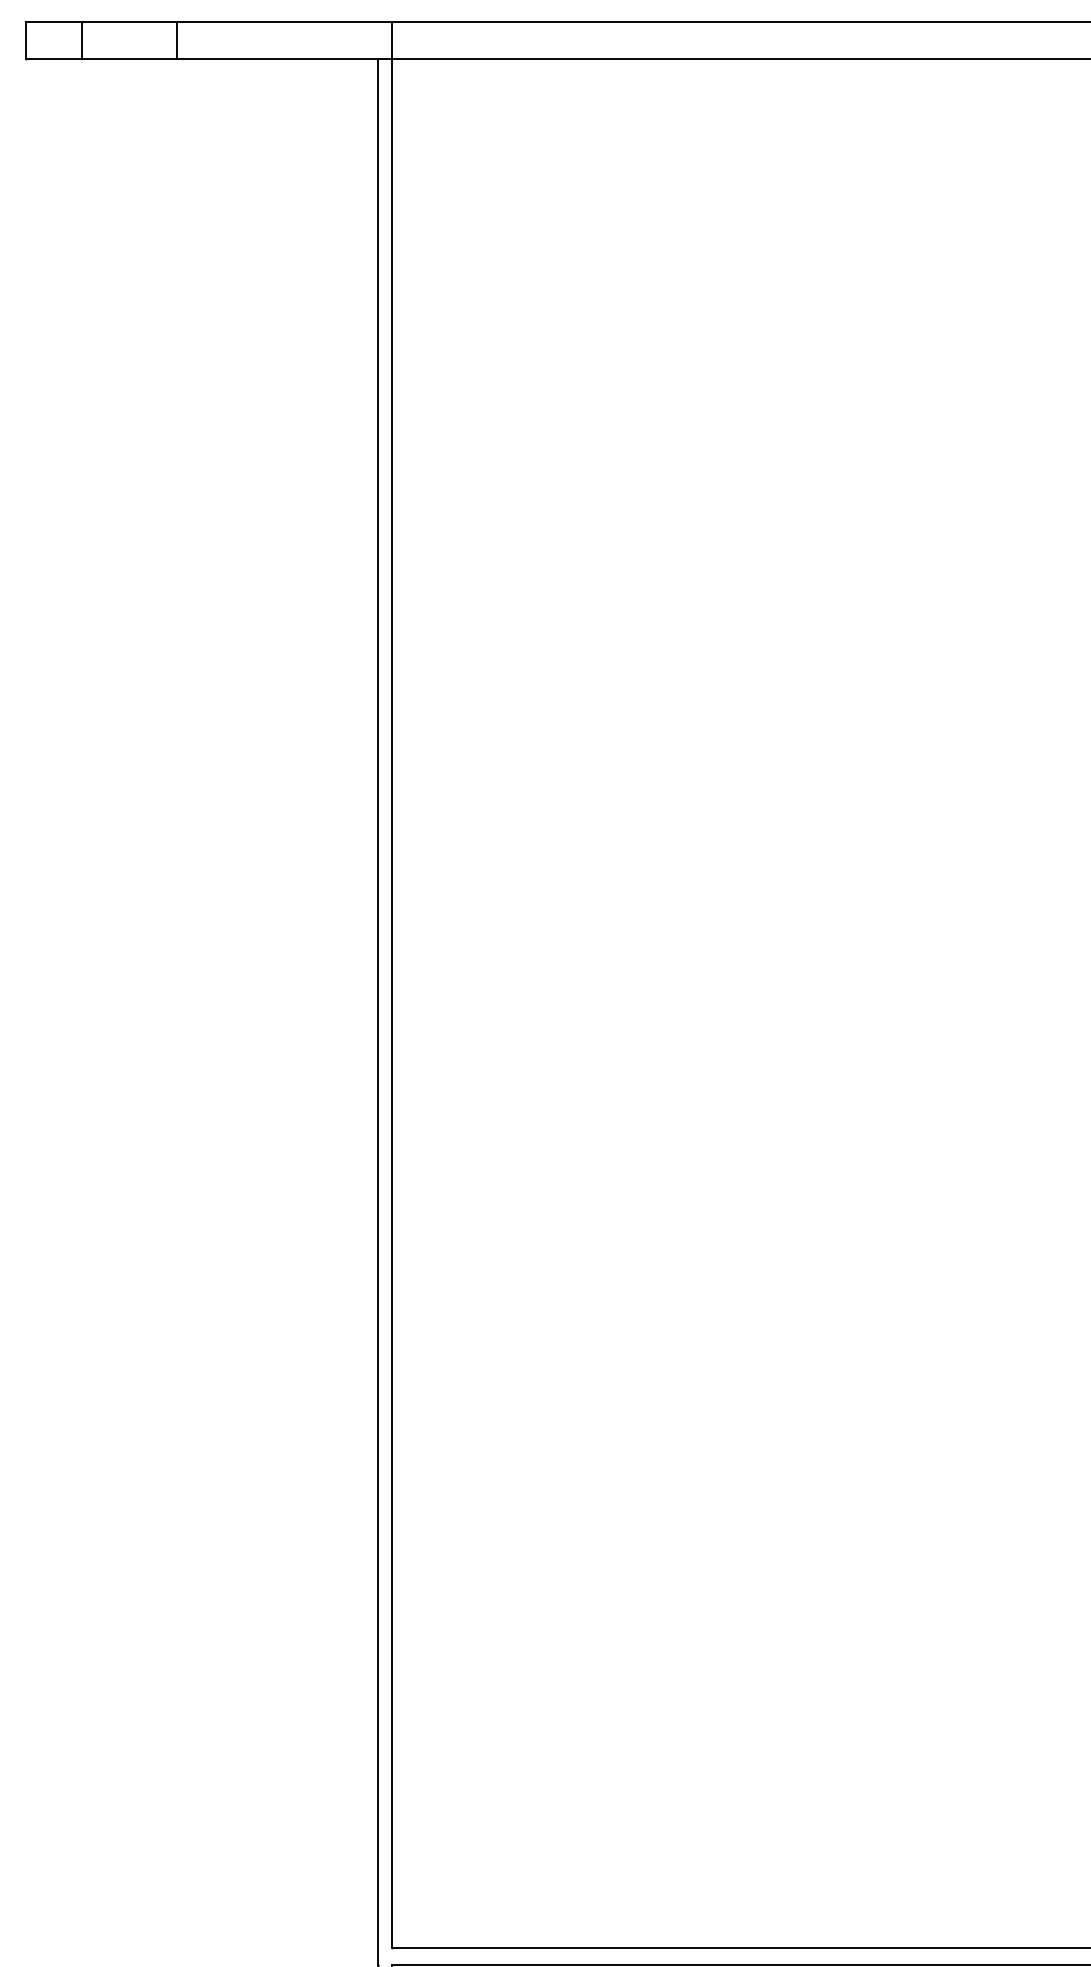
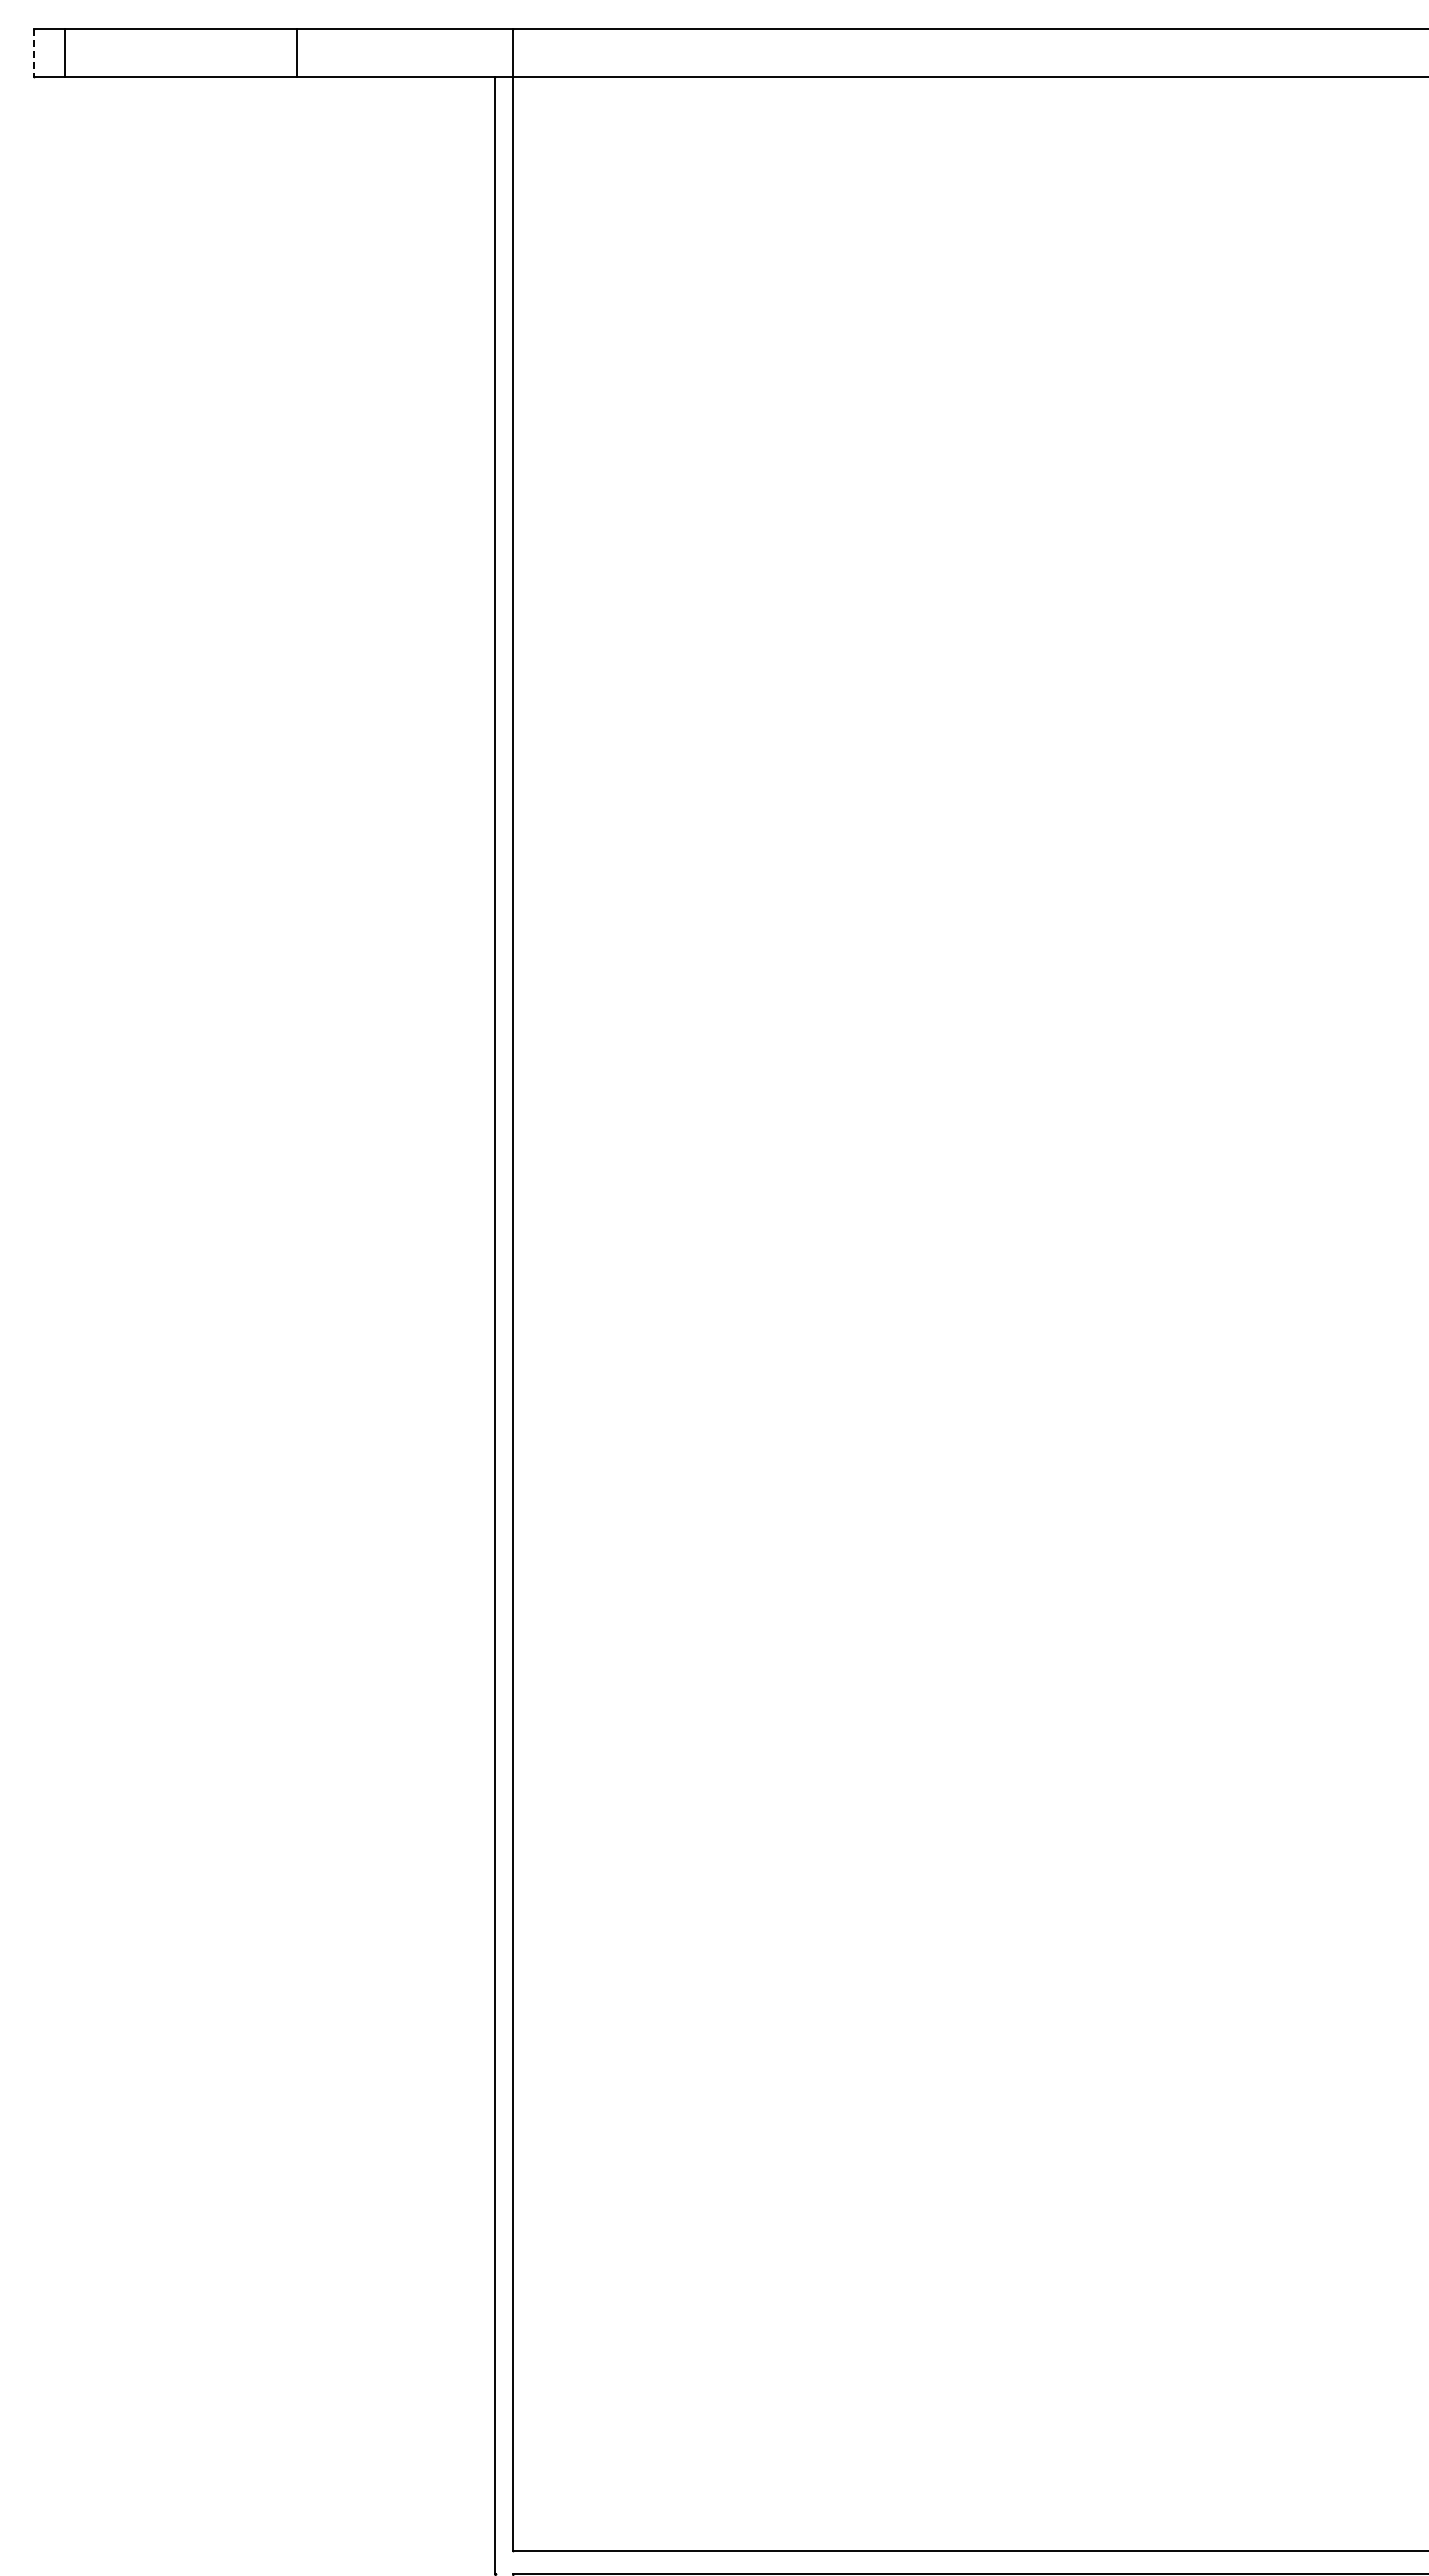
line: (25, 40) -> (33, 52), solid -> dashed
line: (82, 40) -> (64, 52), moved
line: (176, 40) -> (296, 52), moved

